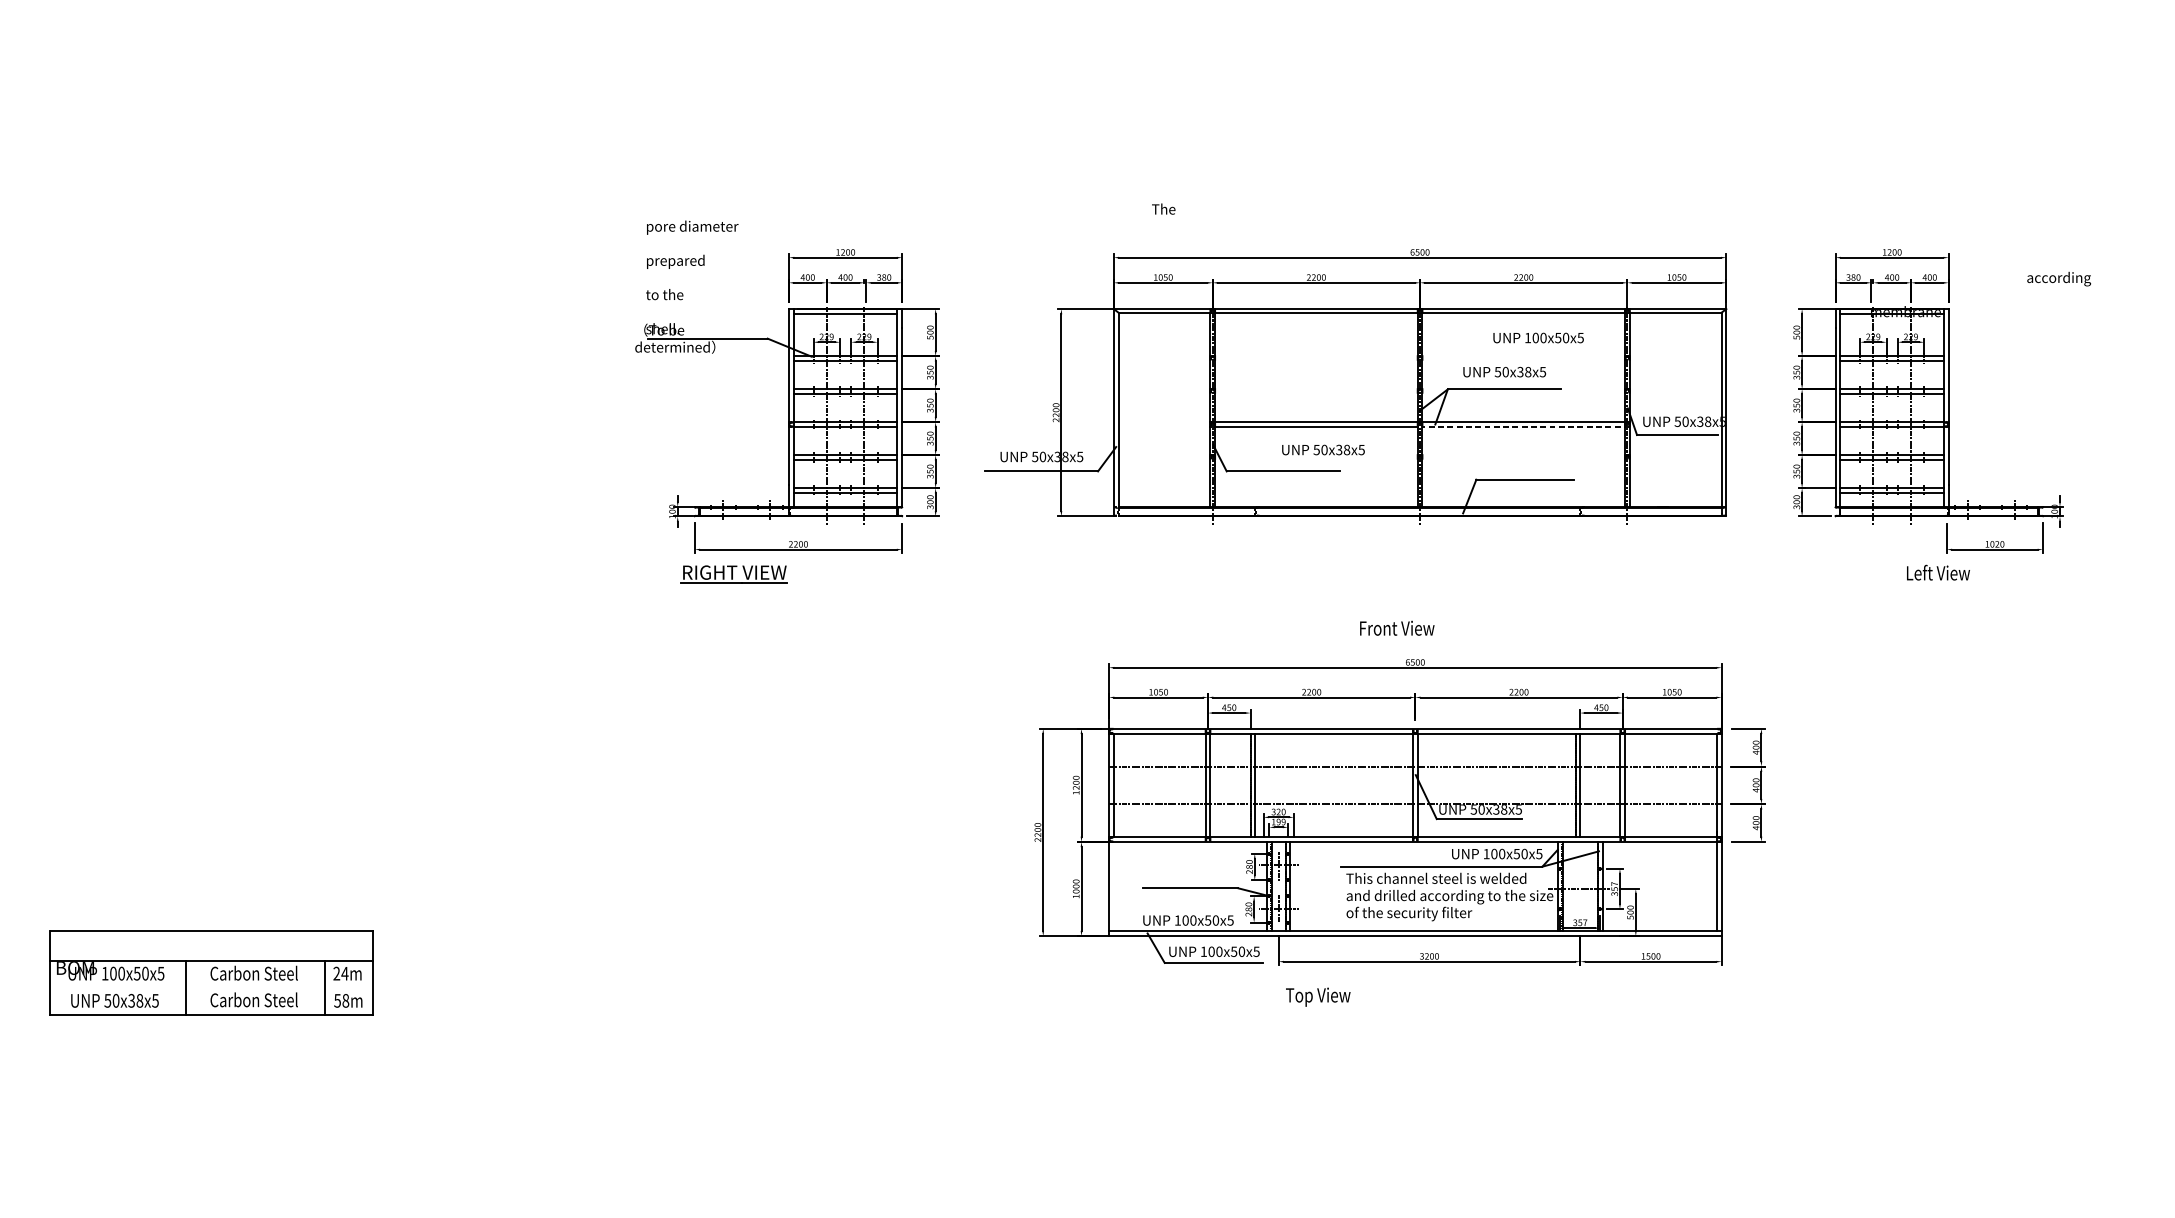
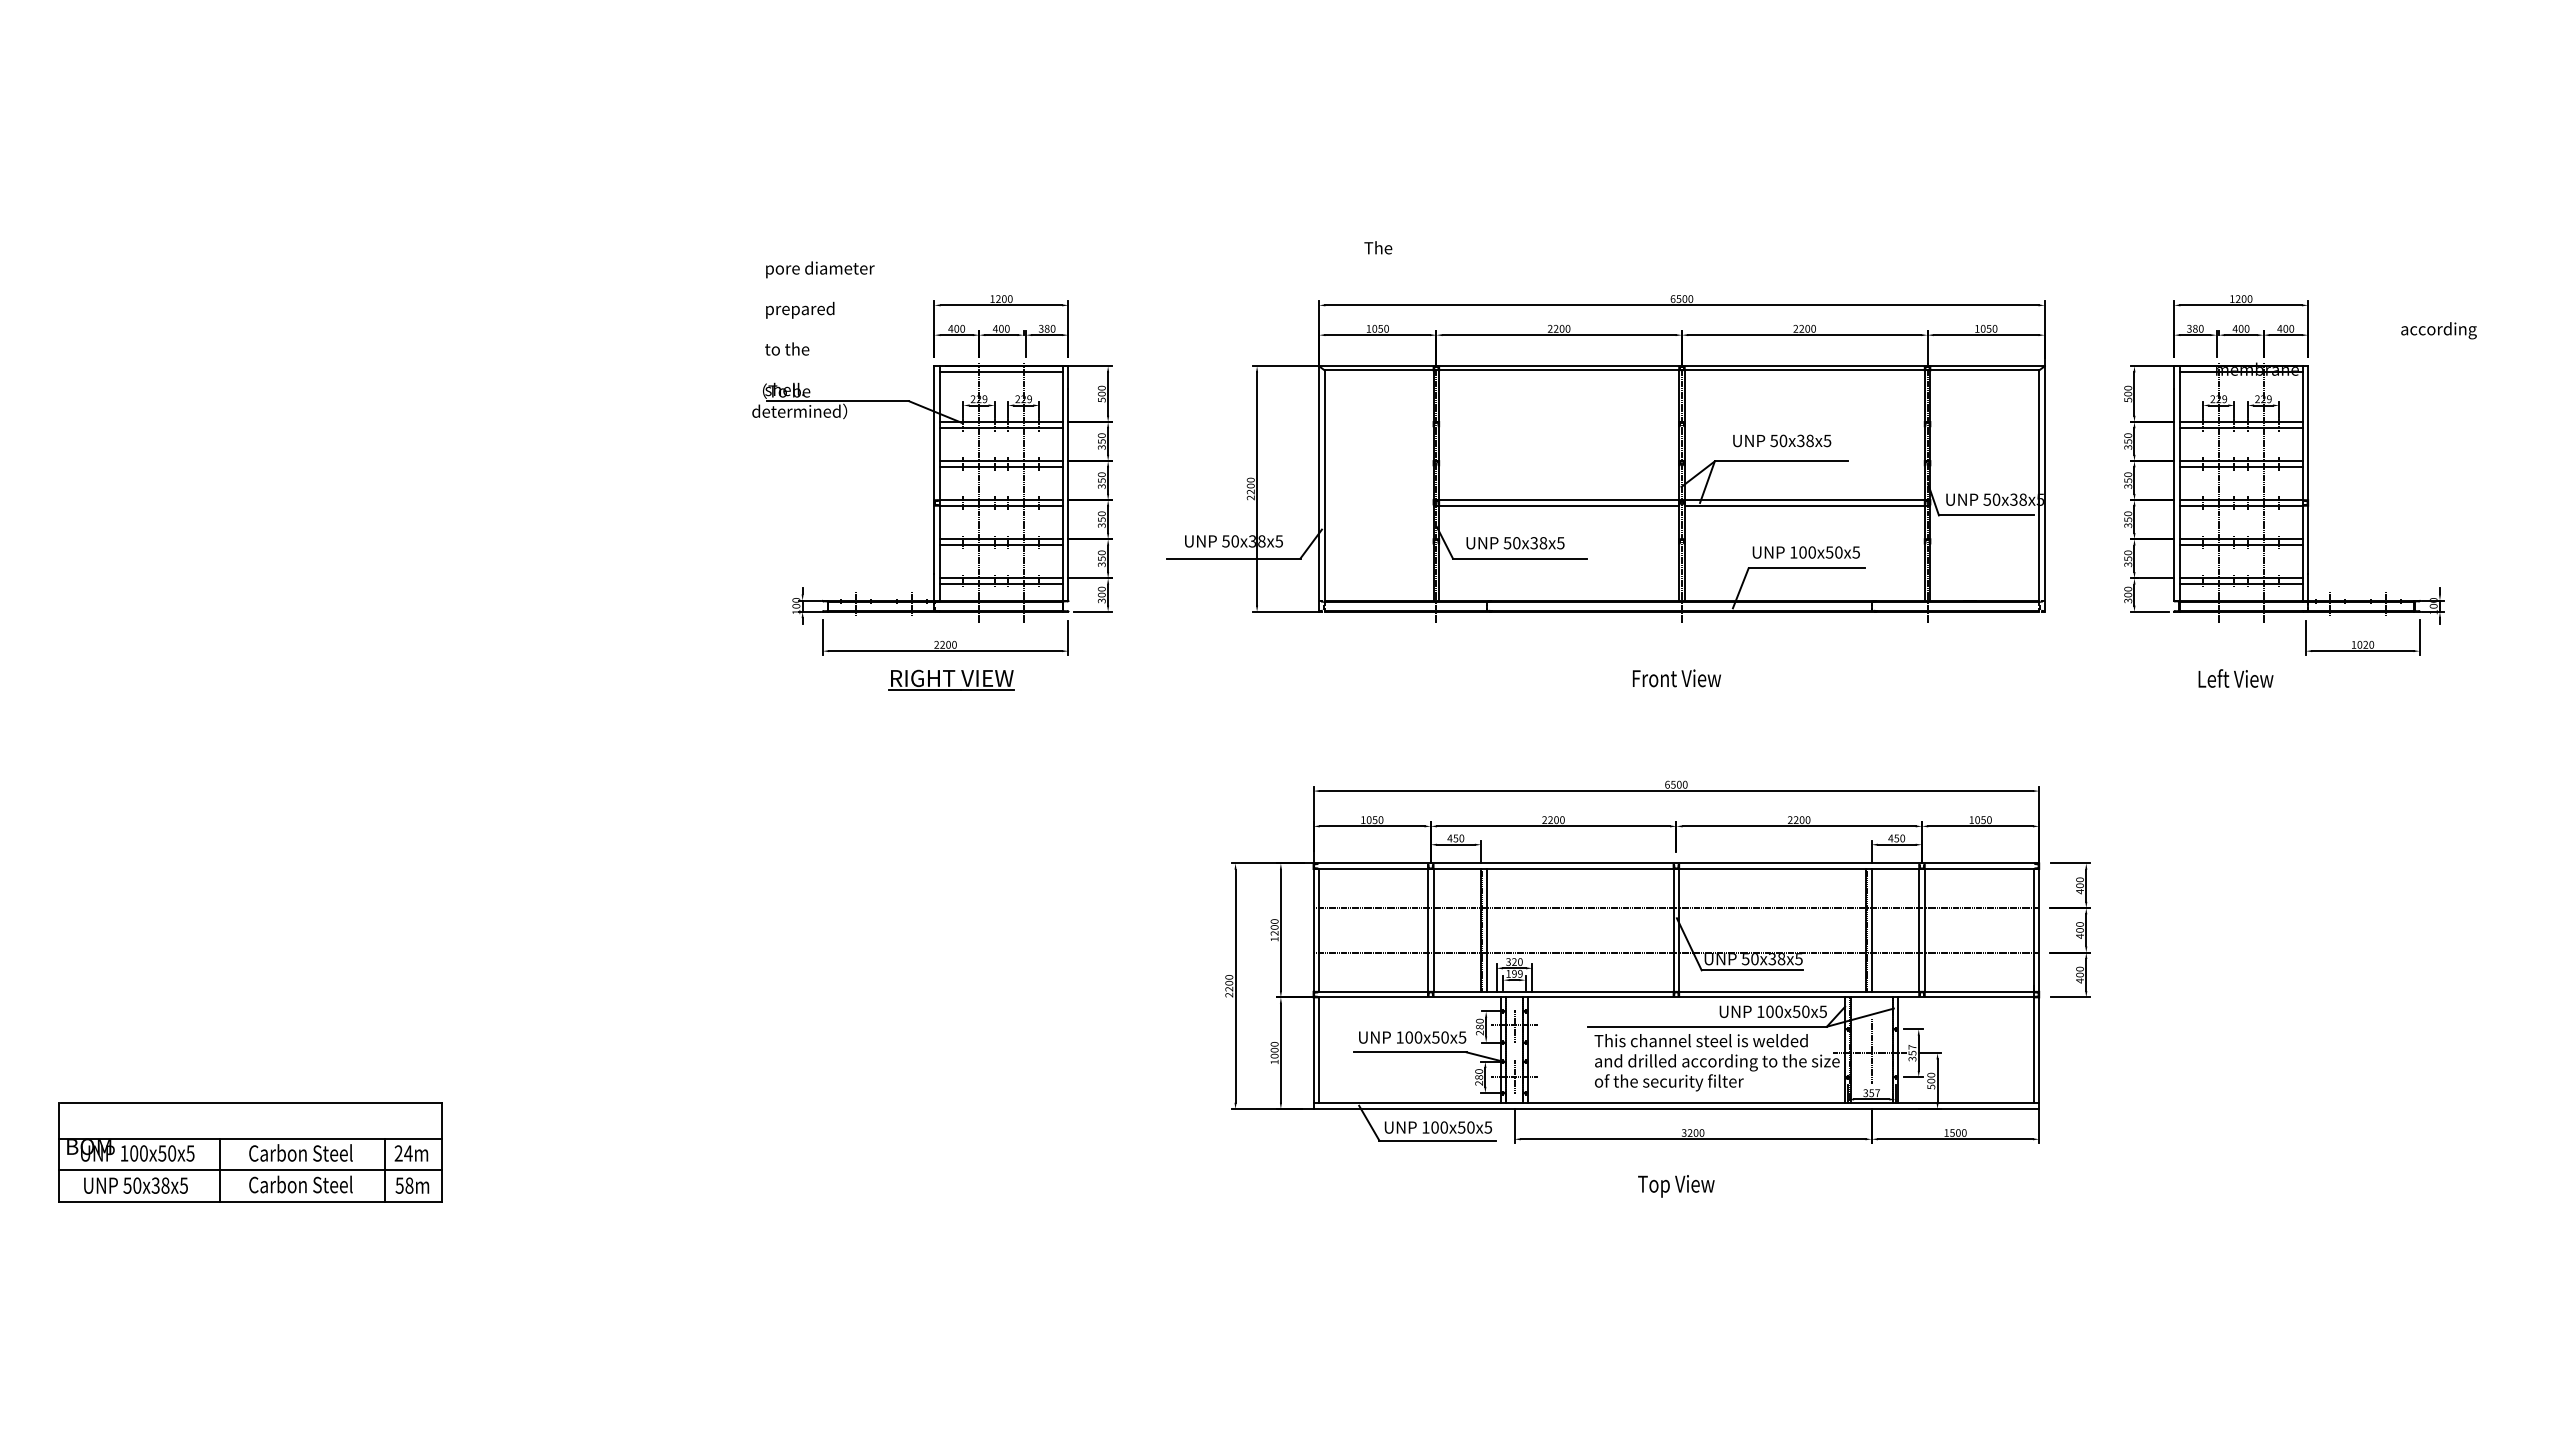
text: (1537, 338) -> (1805, 552), moved
line: (1526, 426) -> (1807, 505), dashed -> solid
text: (1323, 450) -> (1515, 543), moved
text: (1938, 572) -> (2235, 678), moved
part: (734, 573) -> (951, 679), moved
text: (1396, 628) -> (1676, 678), moved
line: (1114, 886) -> (1319, 1050), added
line: (1580, 887) -> (1871, 1051), added
text: (1188, 920) -> (1412, 1037), moved
line: (211, 988) -> (250, 1170), added
text: (1318, 997) -> (1676, 1186), moved

